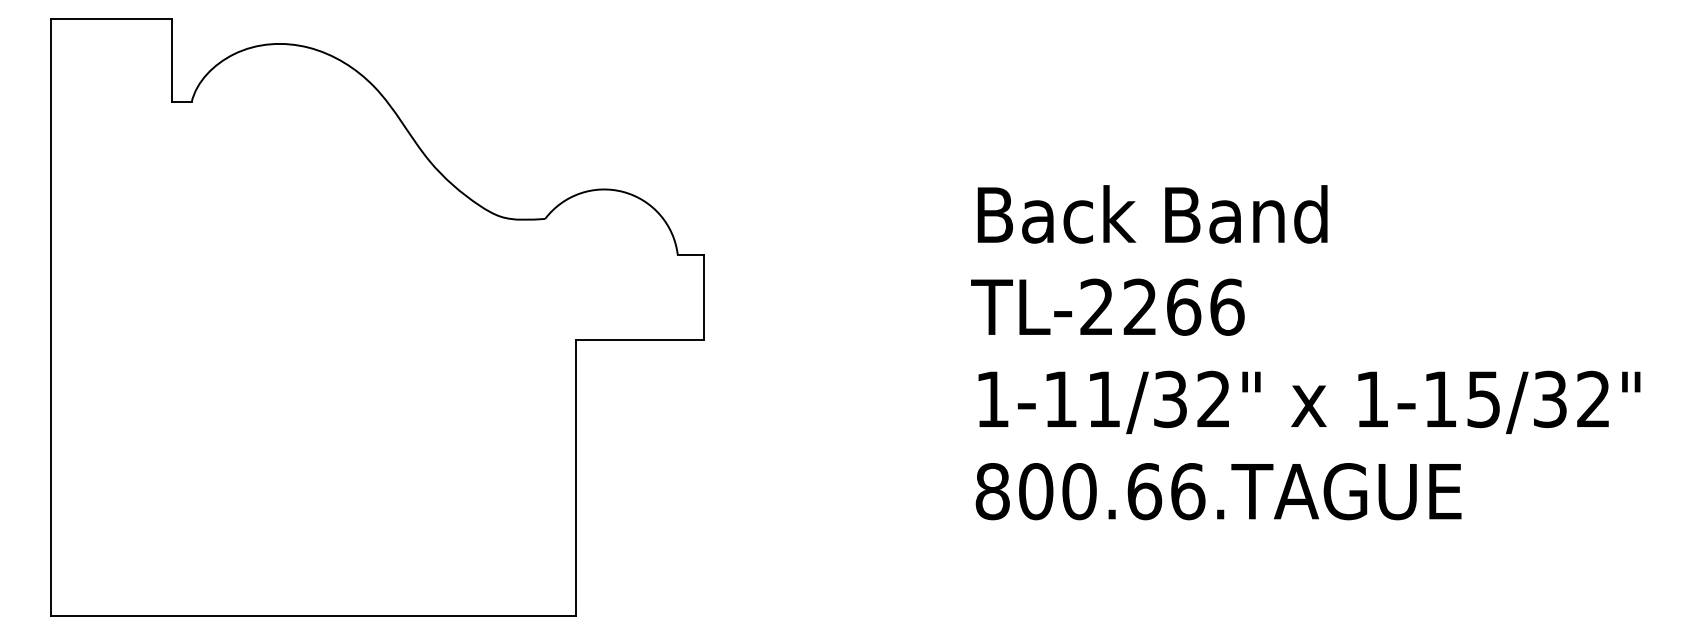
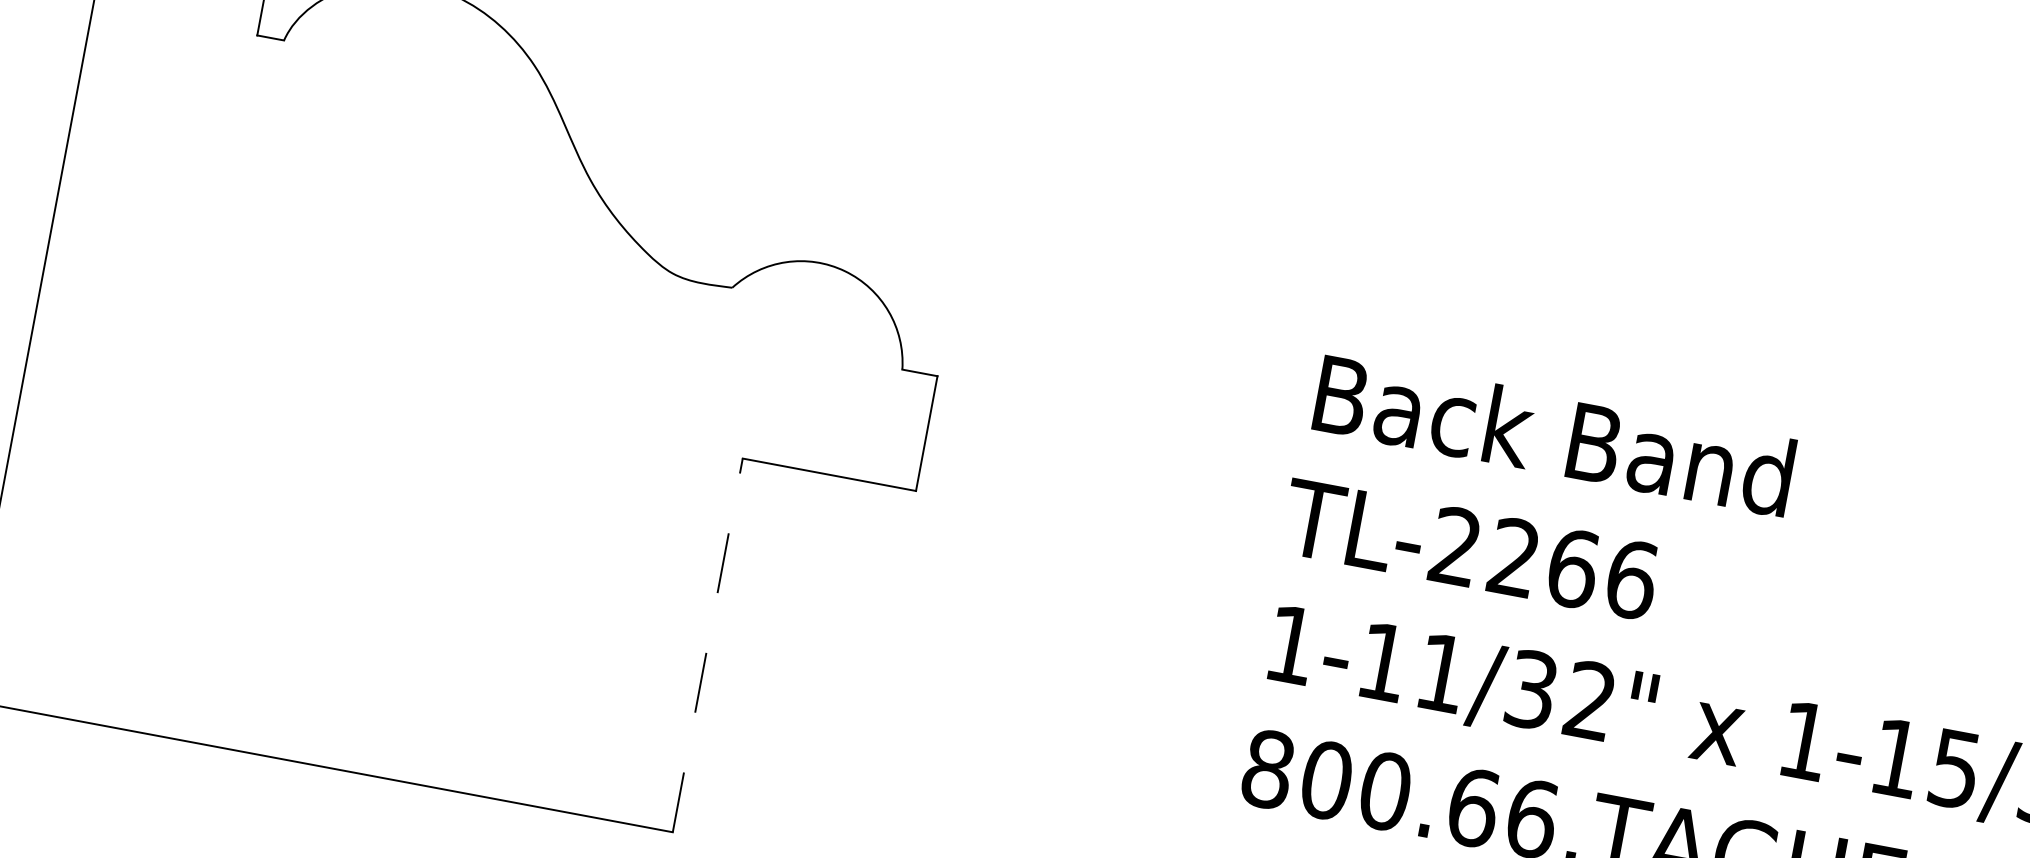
line: (575, 477) -> (707, 644), solid -> dashed

